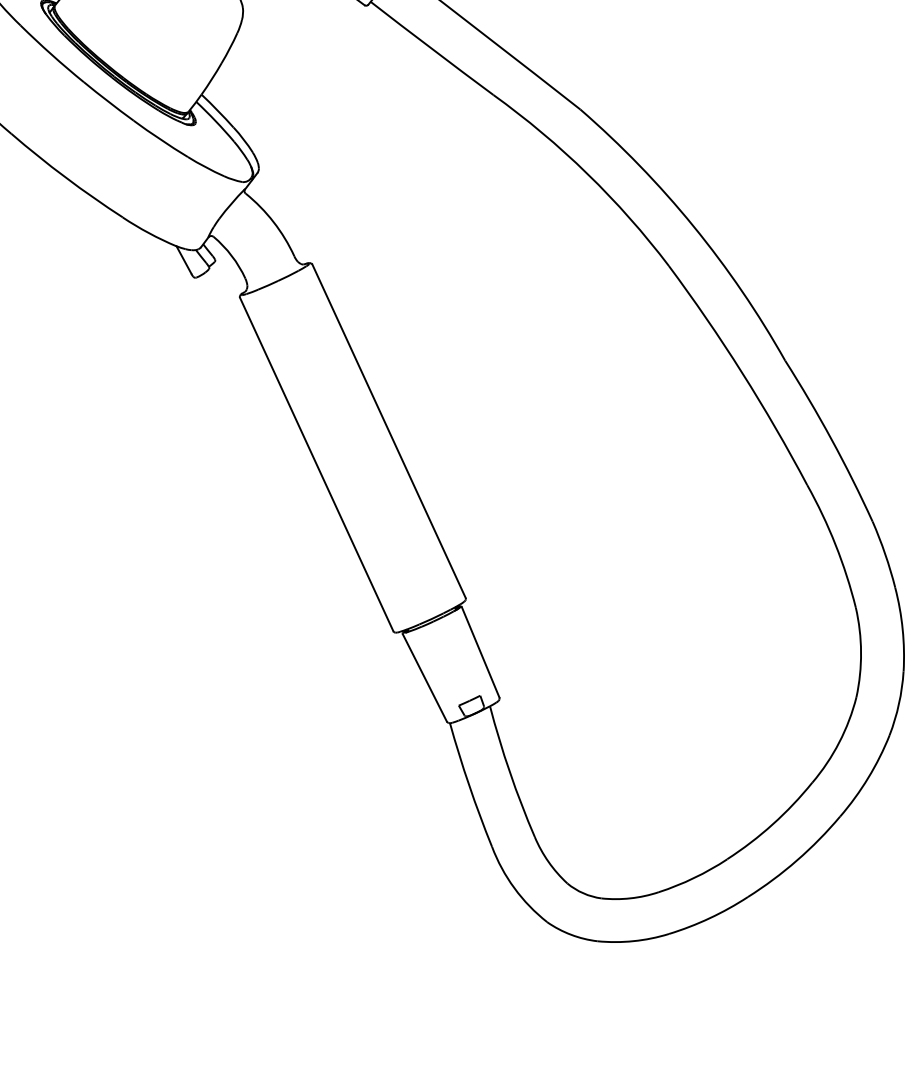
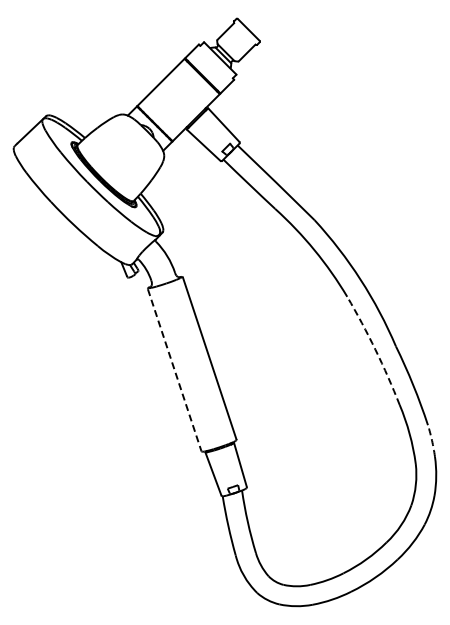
arc: (742, 372) -> (375, 349), solid -> dashed
line: (316, 465) -> (174, 370), solid -> dashed
arc: (886, 553) -> (432, 440), solid -> dashed

